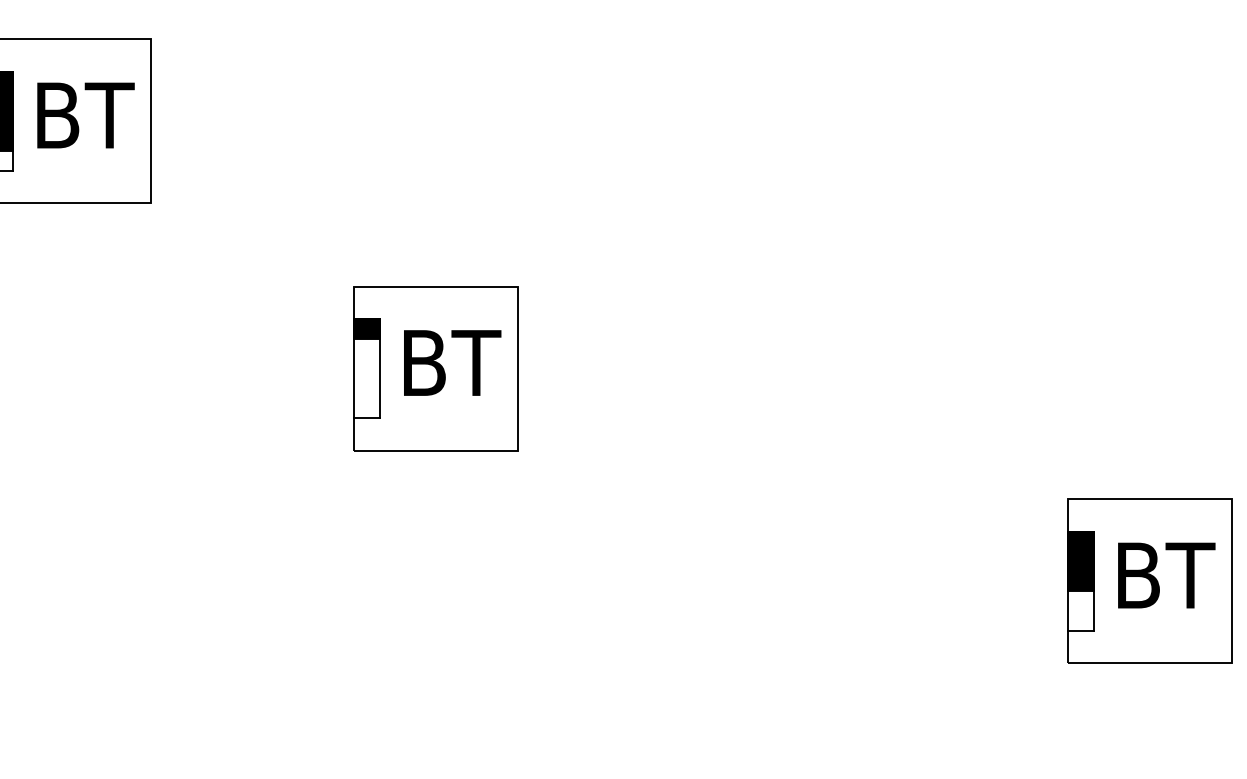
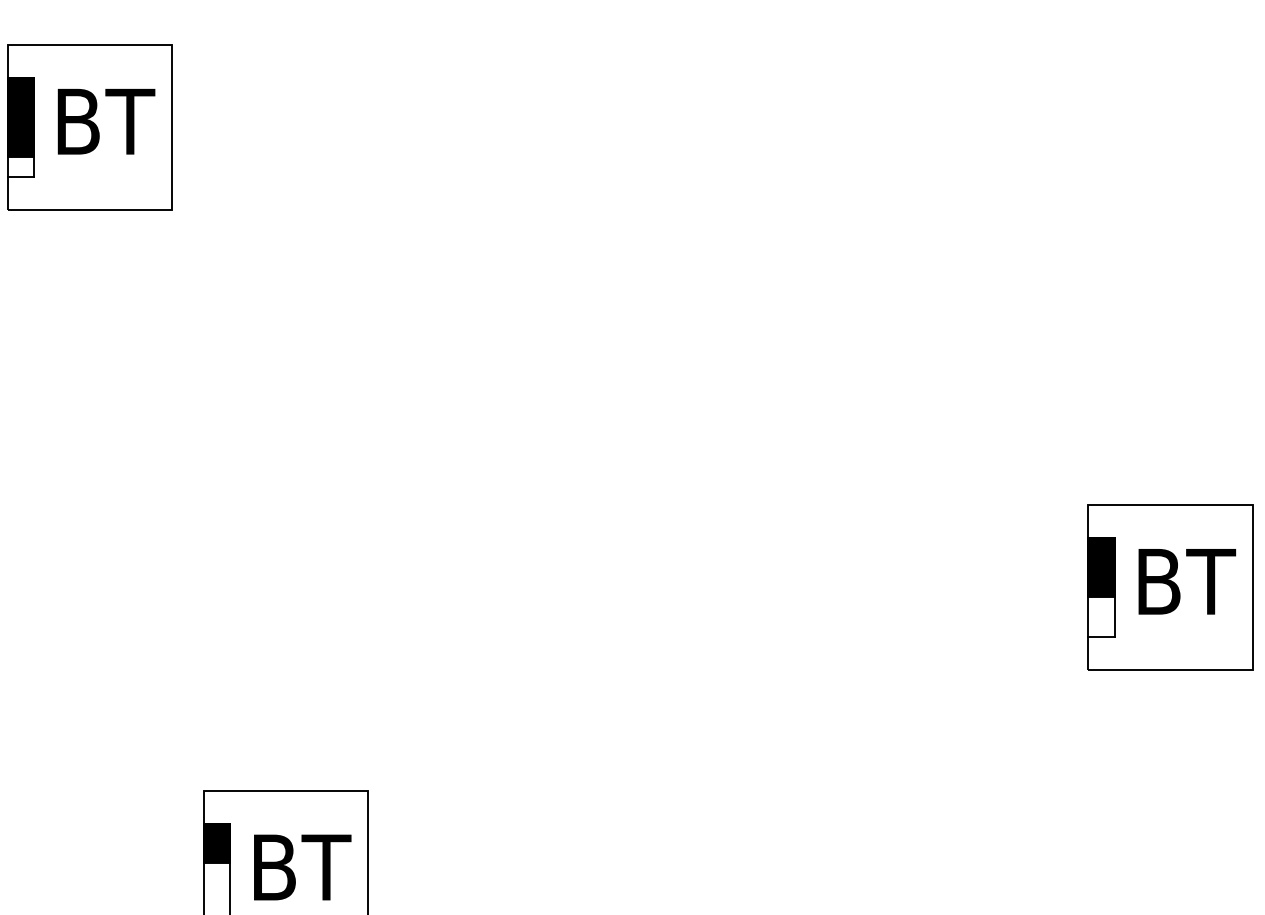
part: (435, 368) -> (456, 374), removed

